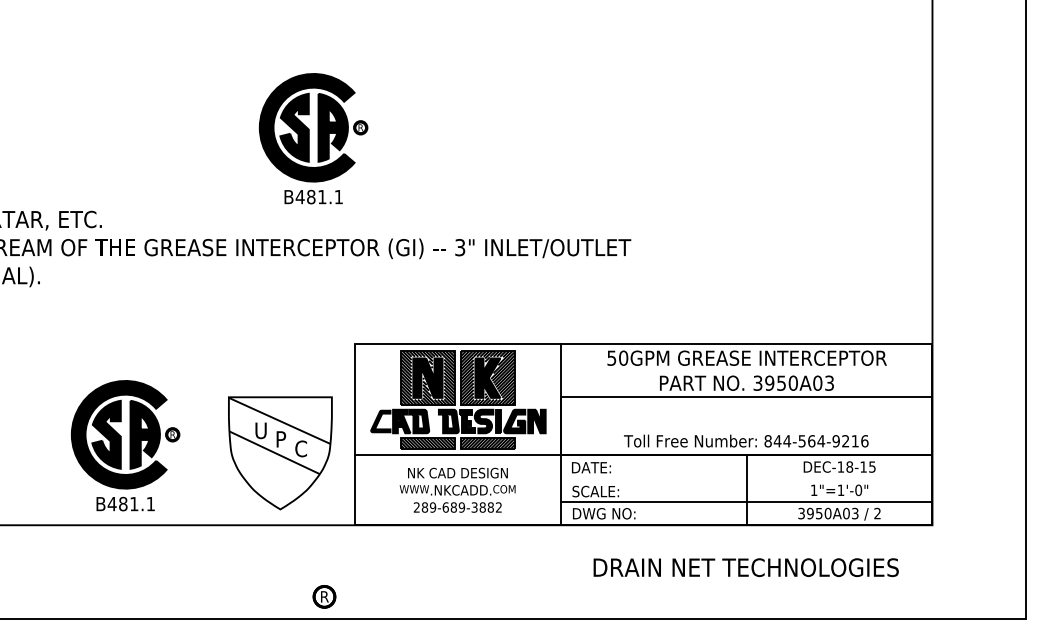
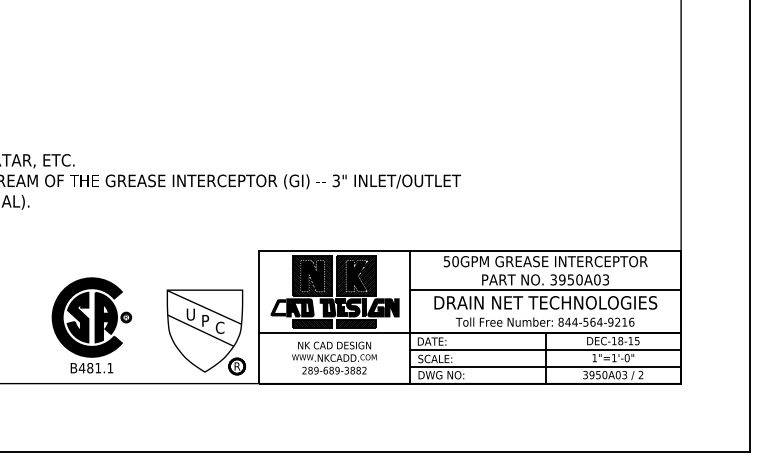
part: (313, 138) -> (229, 101), removed
line: (746, 478) -> (545, 349), added
text: (745, 567) -> (545, 302), moved
part: (324, 596) -> (237, 366), moved

